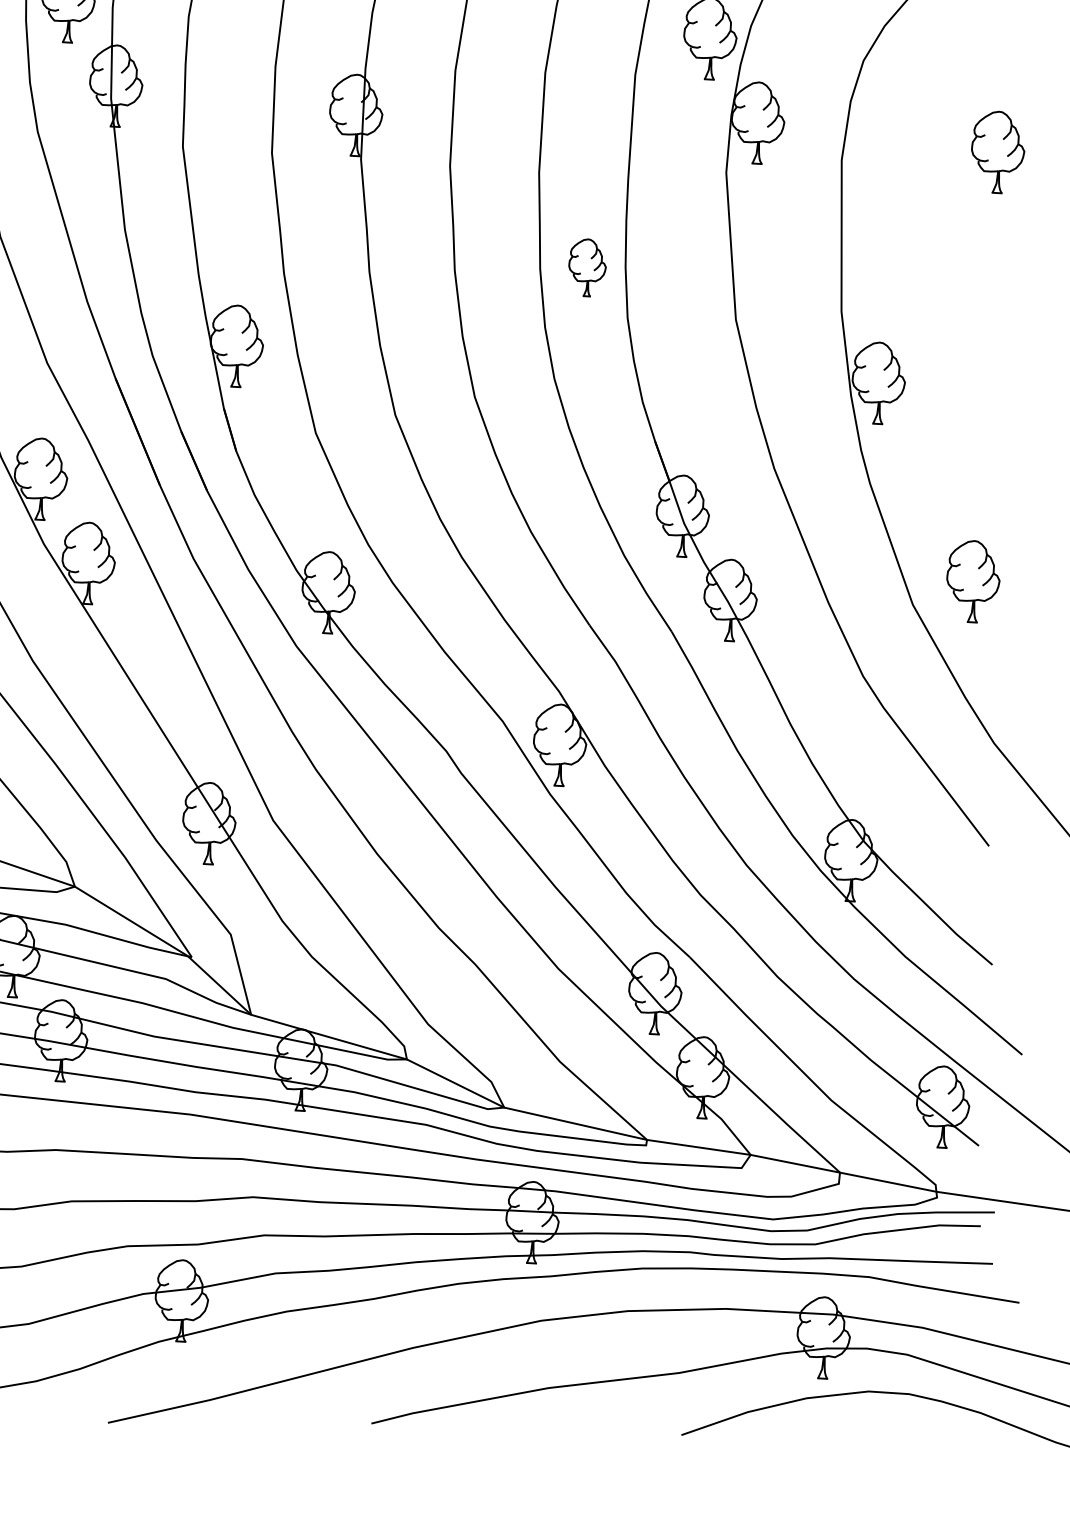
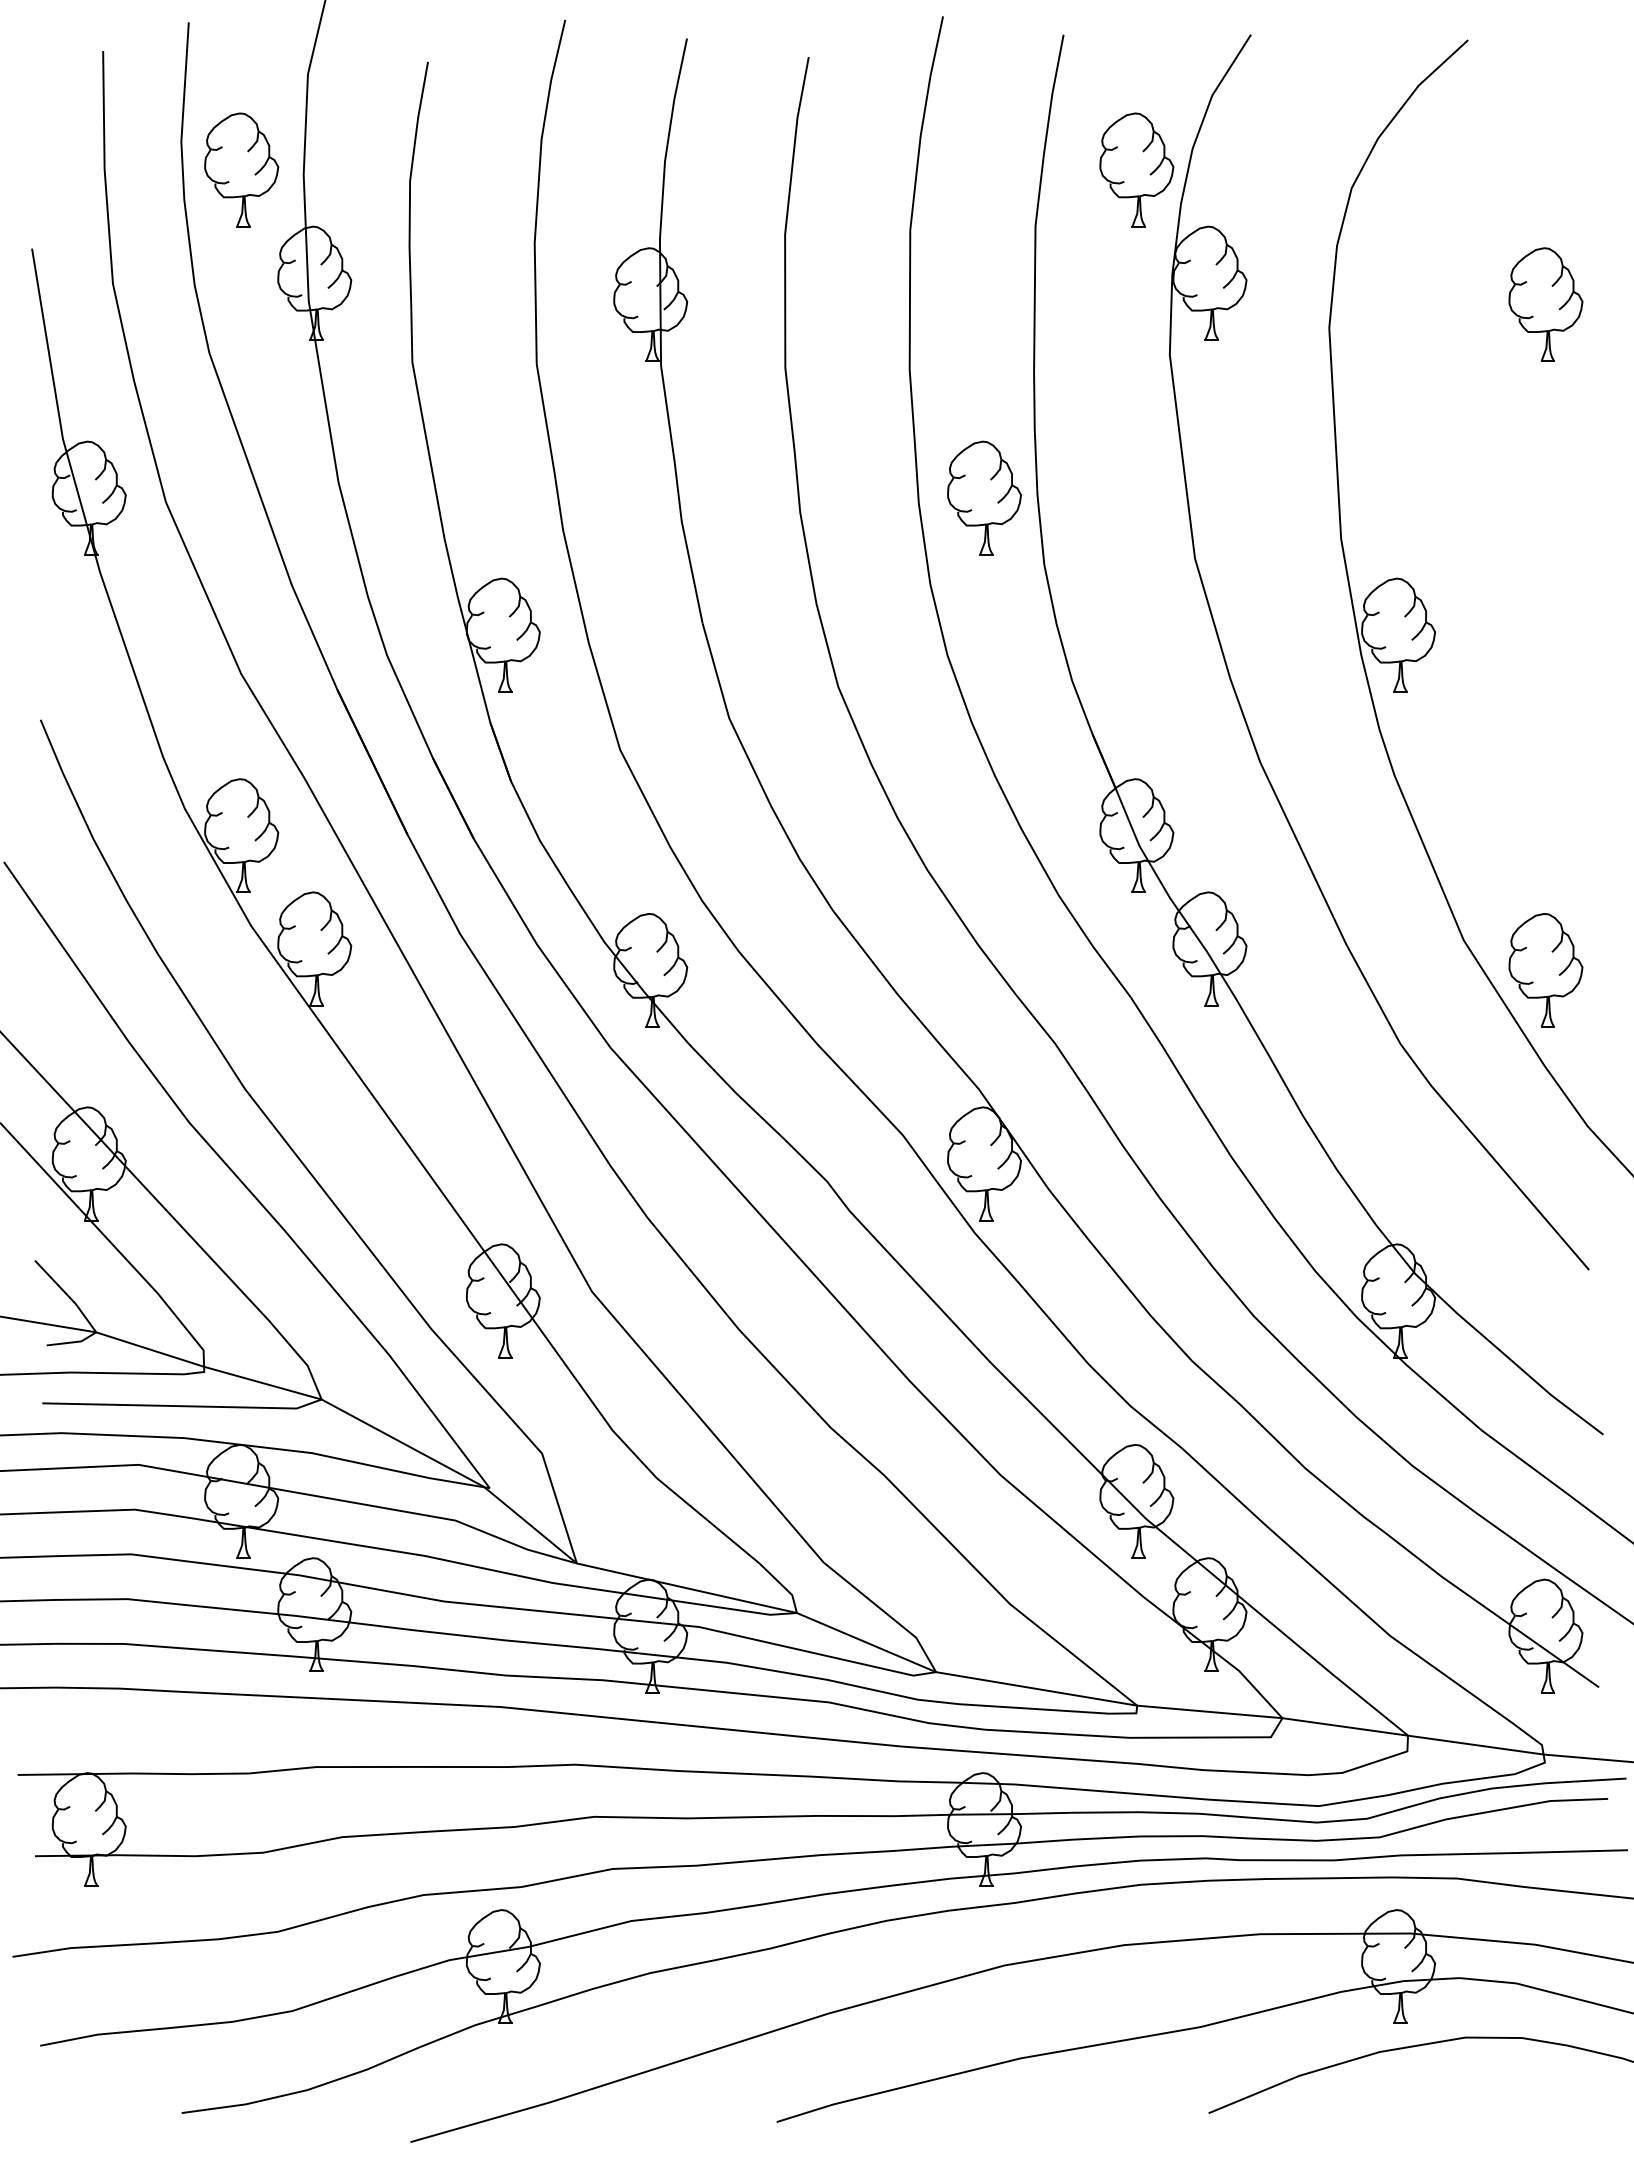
part: (587, 267) -> (984, 497), size x1.43
part: (972, 581) -> (1545, 970), moved

